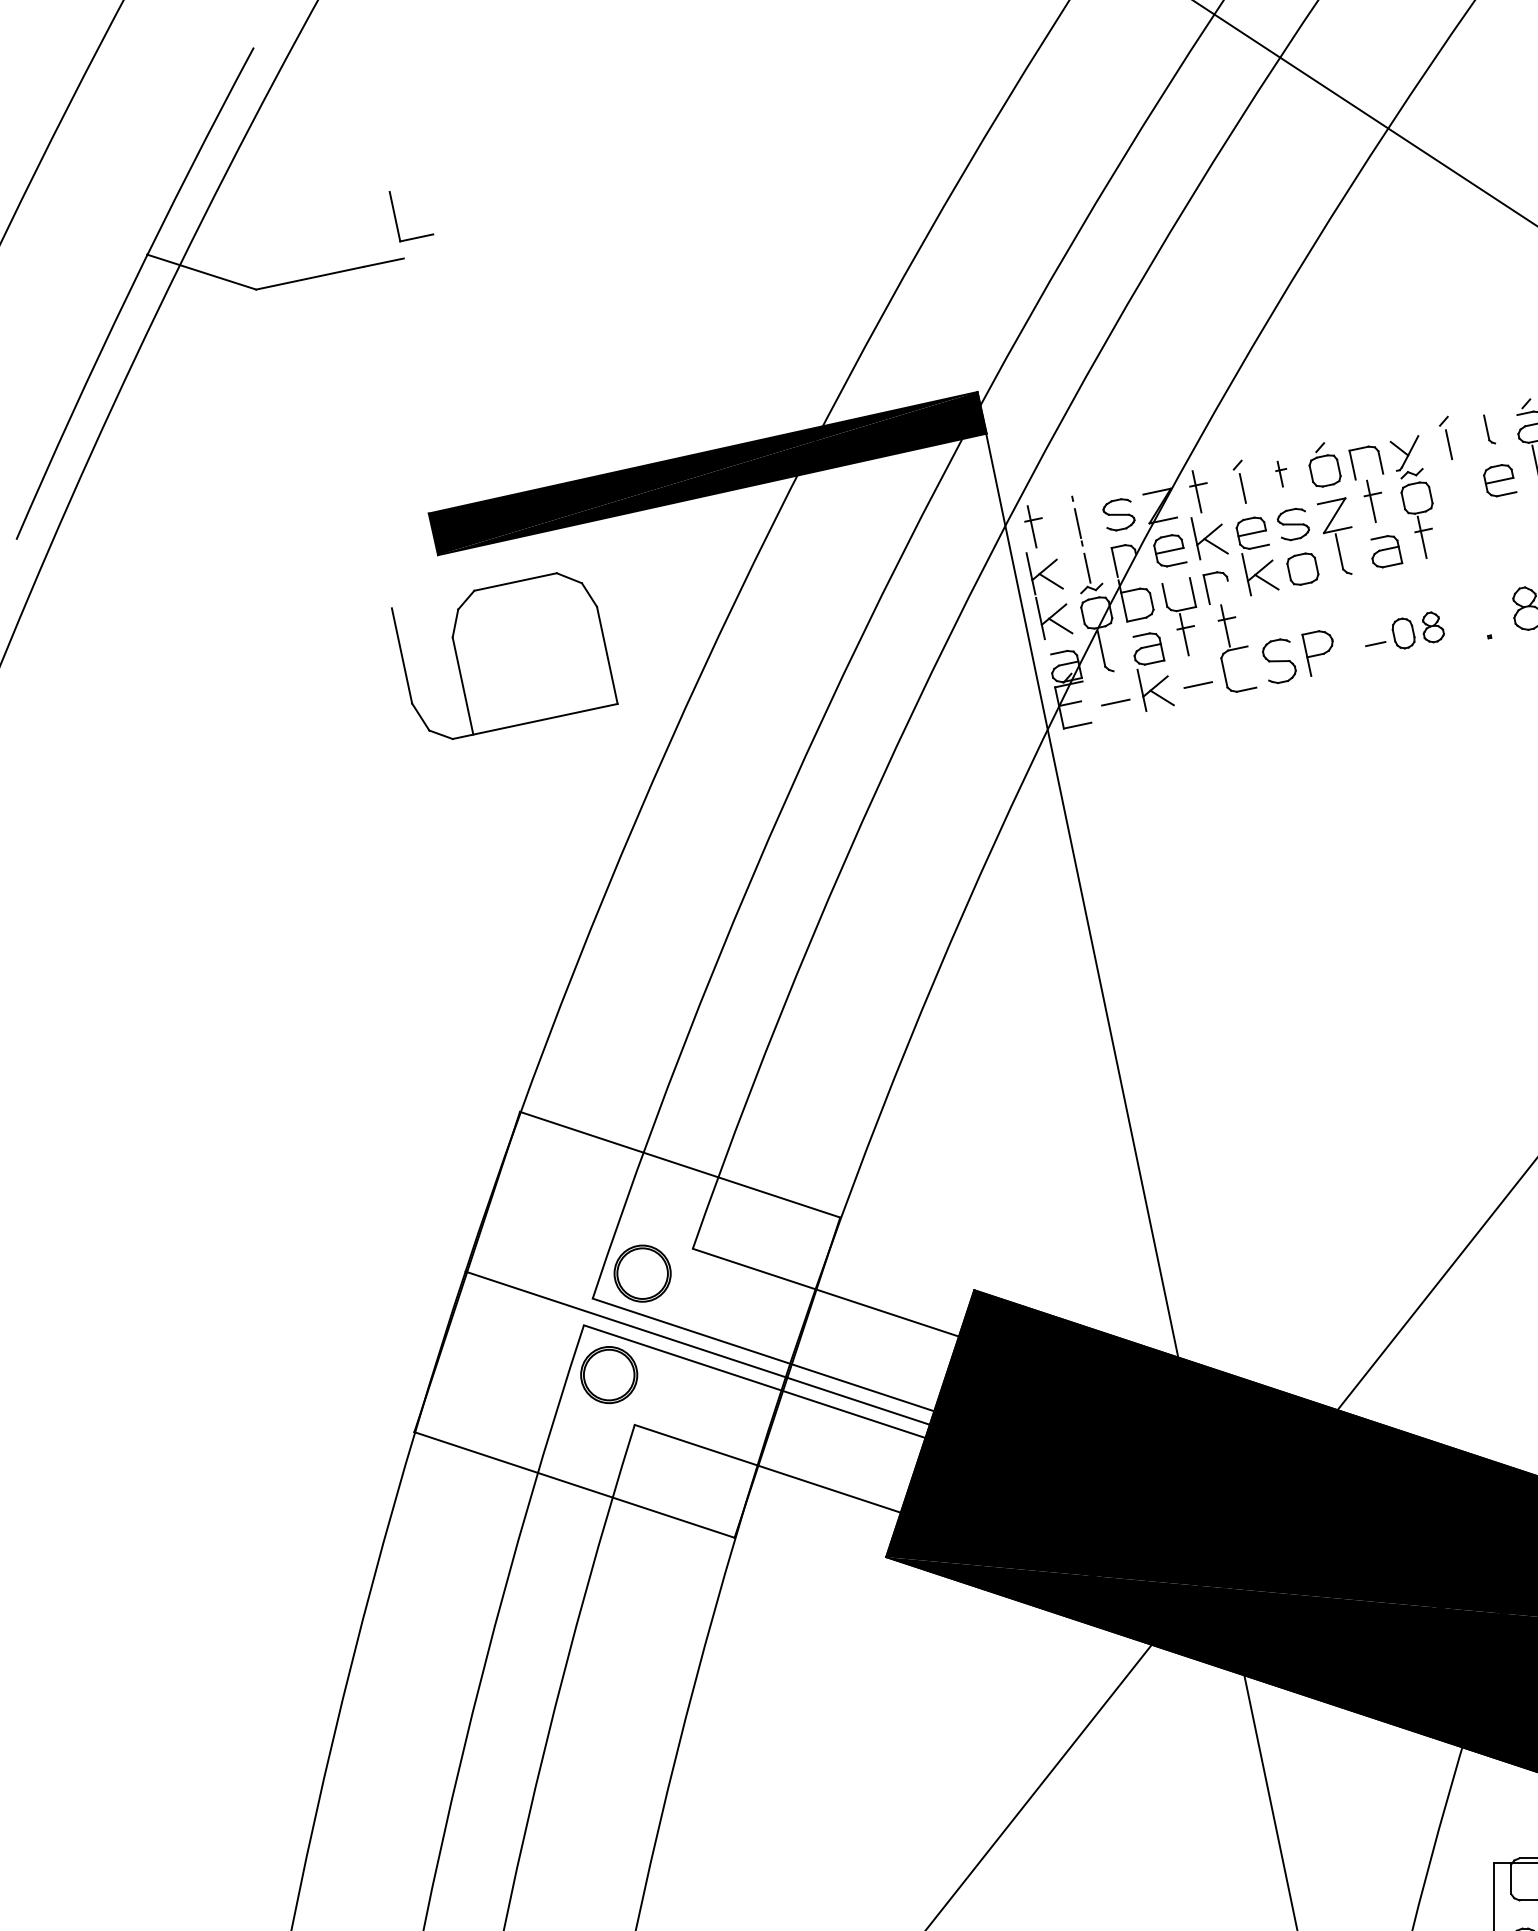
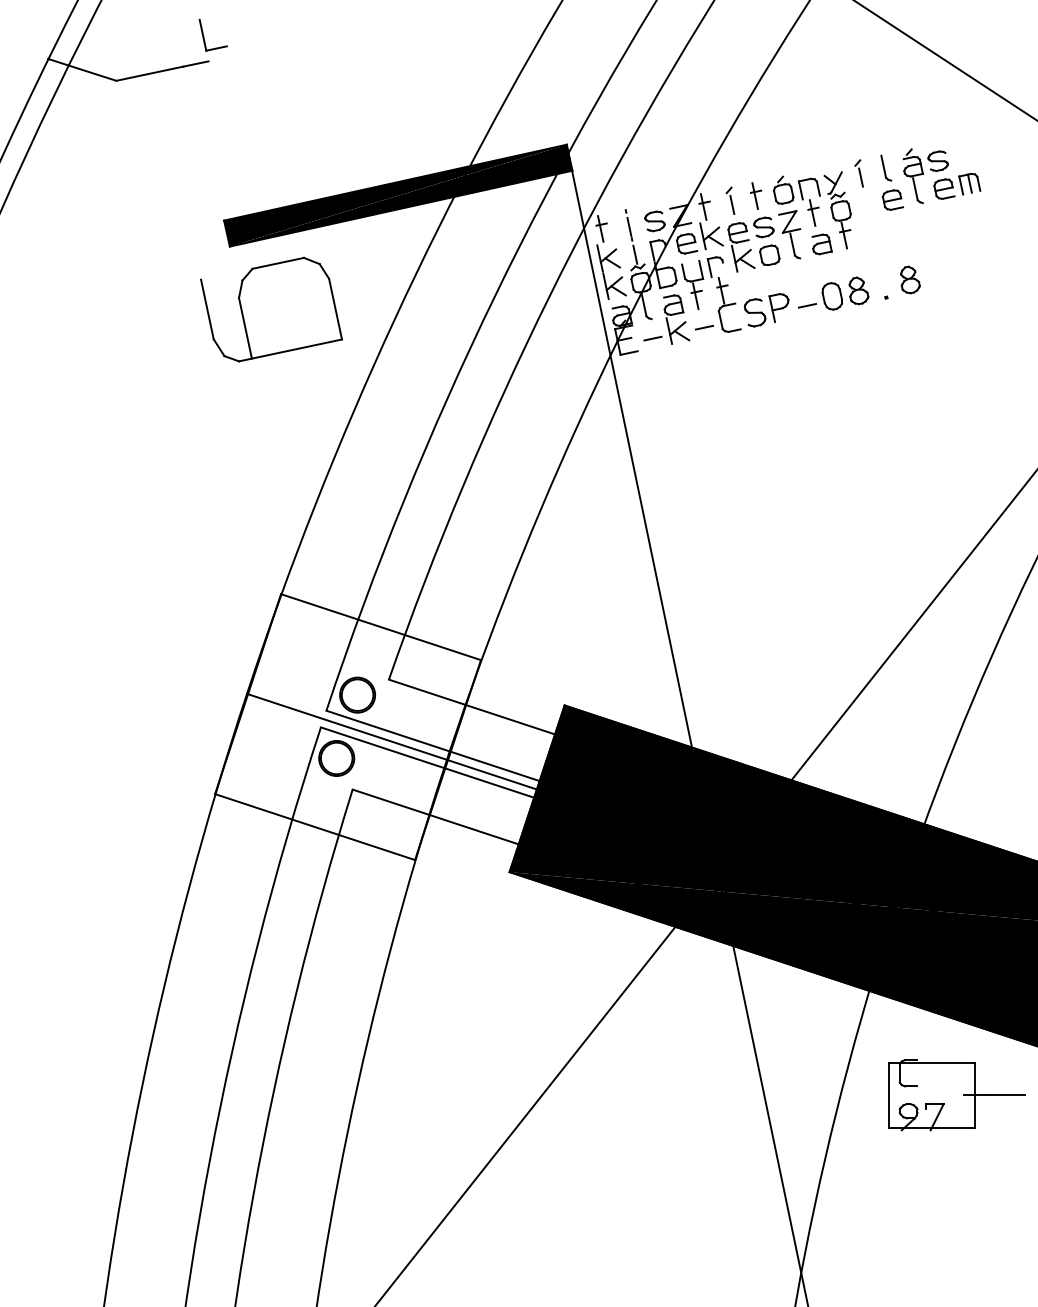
part: (1489, 428) -> (886, 167), size x1.43
part: (1281, 473) -> (756, 195), size x1.67
part: (1404, 630) -> (833, 293), size x1.43

